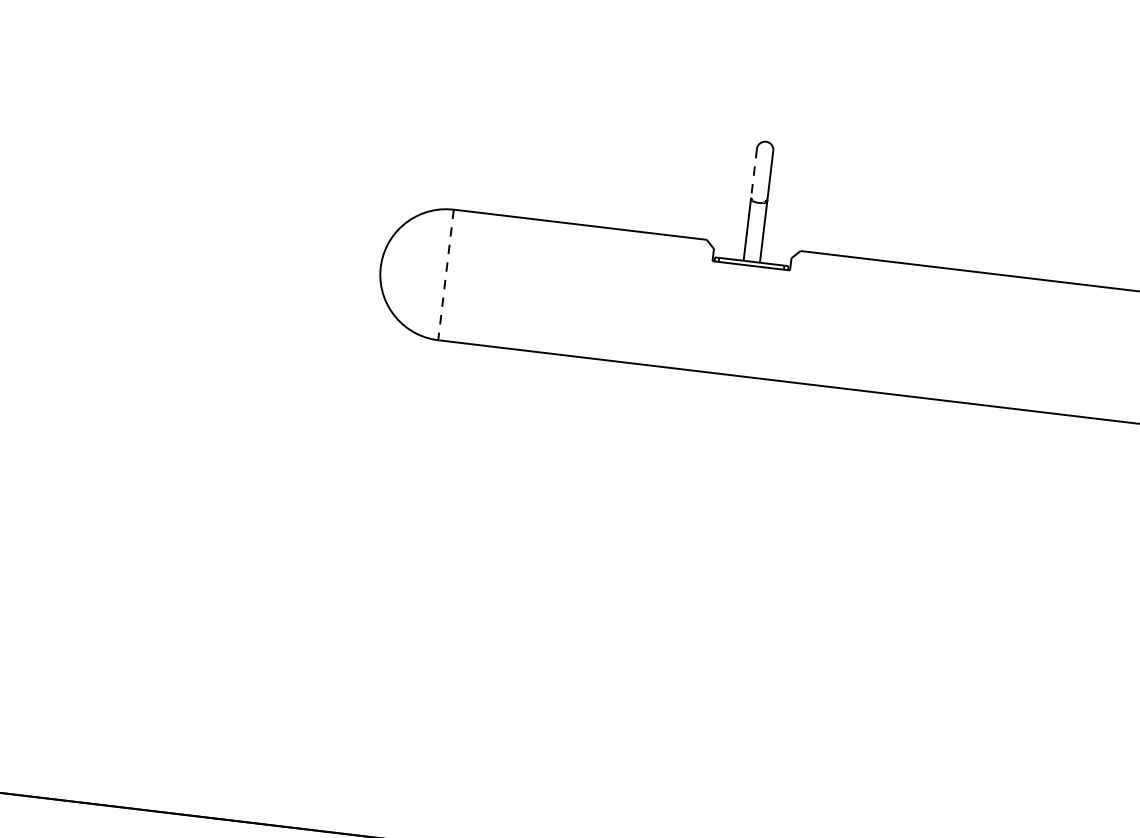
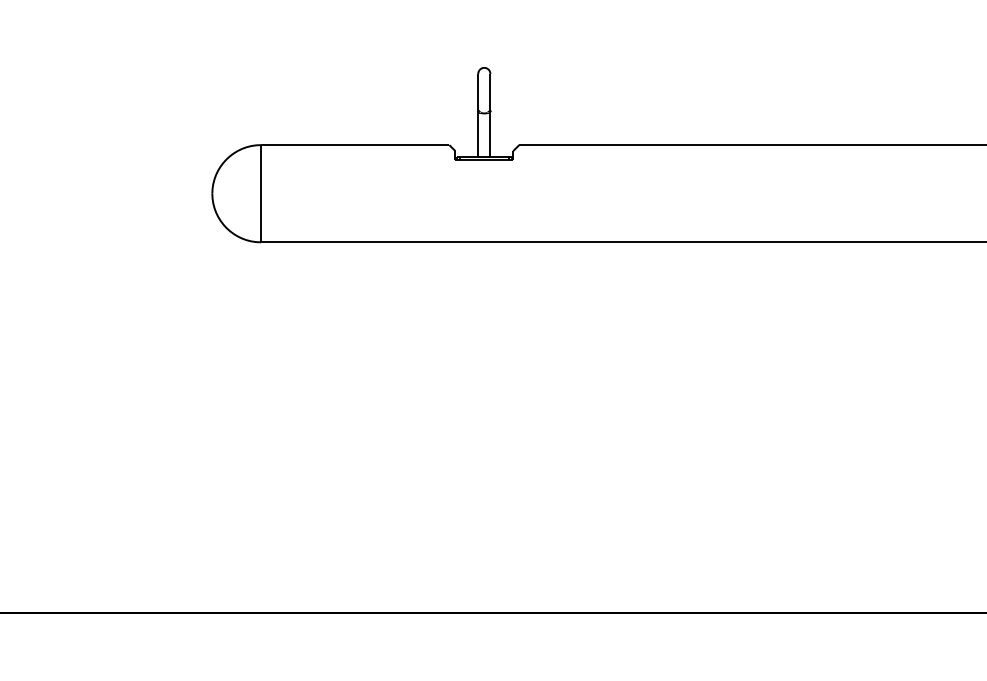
line: (754, 173) -> (478, 92), dashed -> solid
line: (445, 274) -> (260, 193), dashed -> solid

